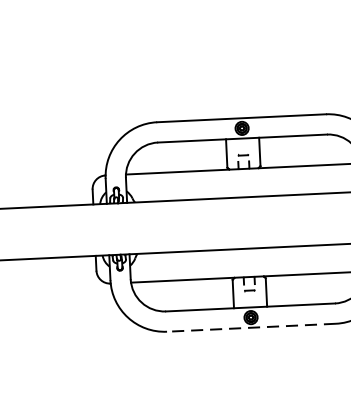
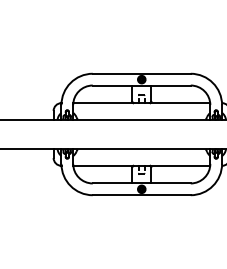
line: (251, 328) -> (141, 195), dashed -> solid

